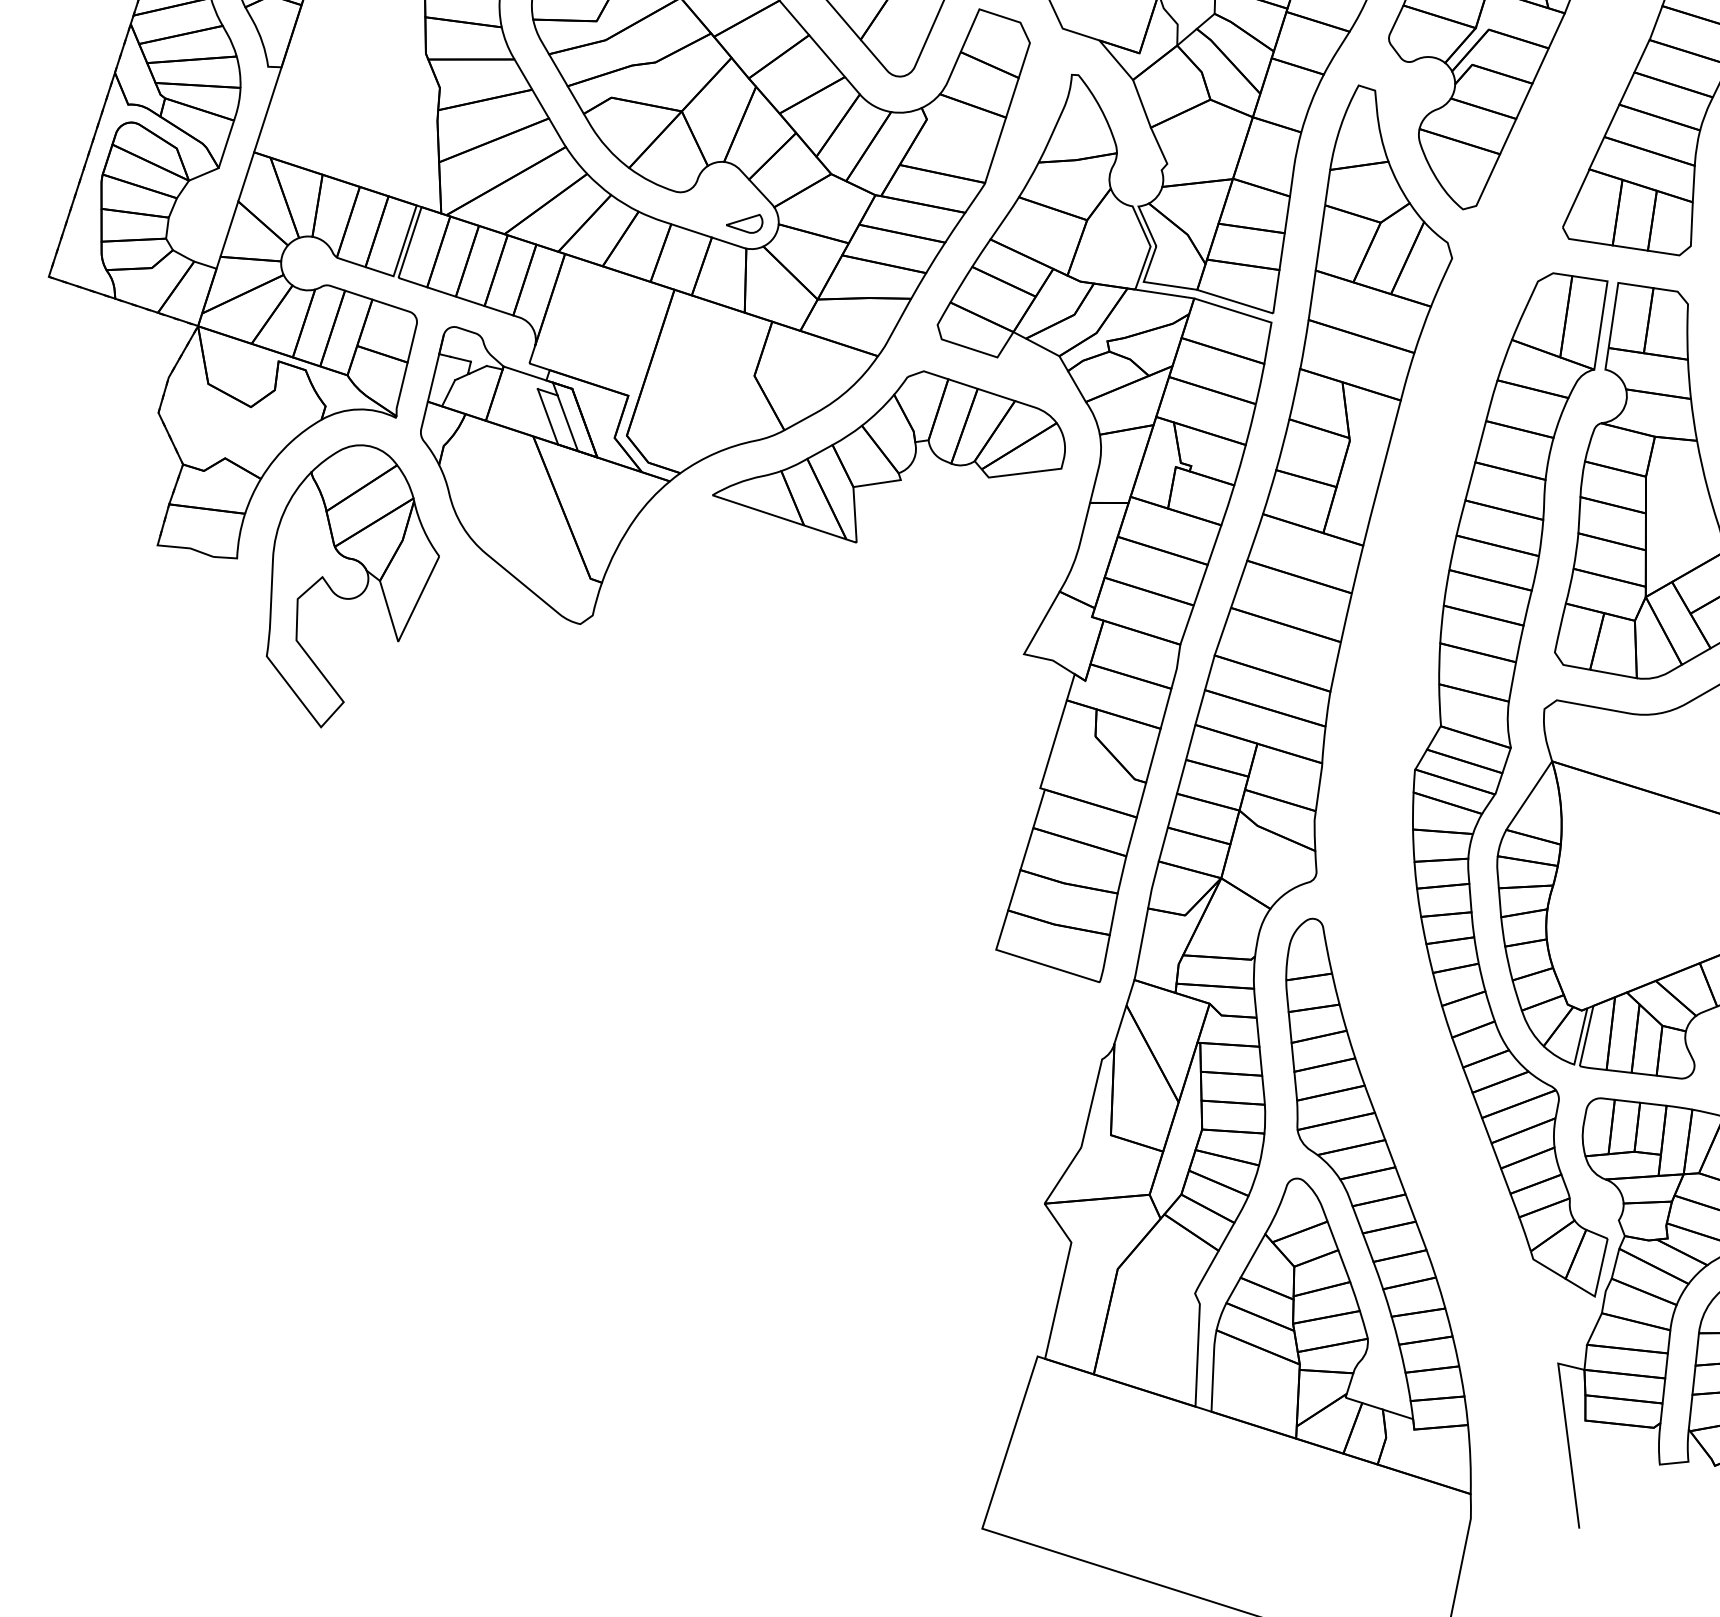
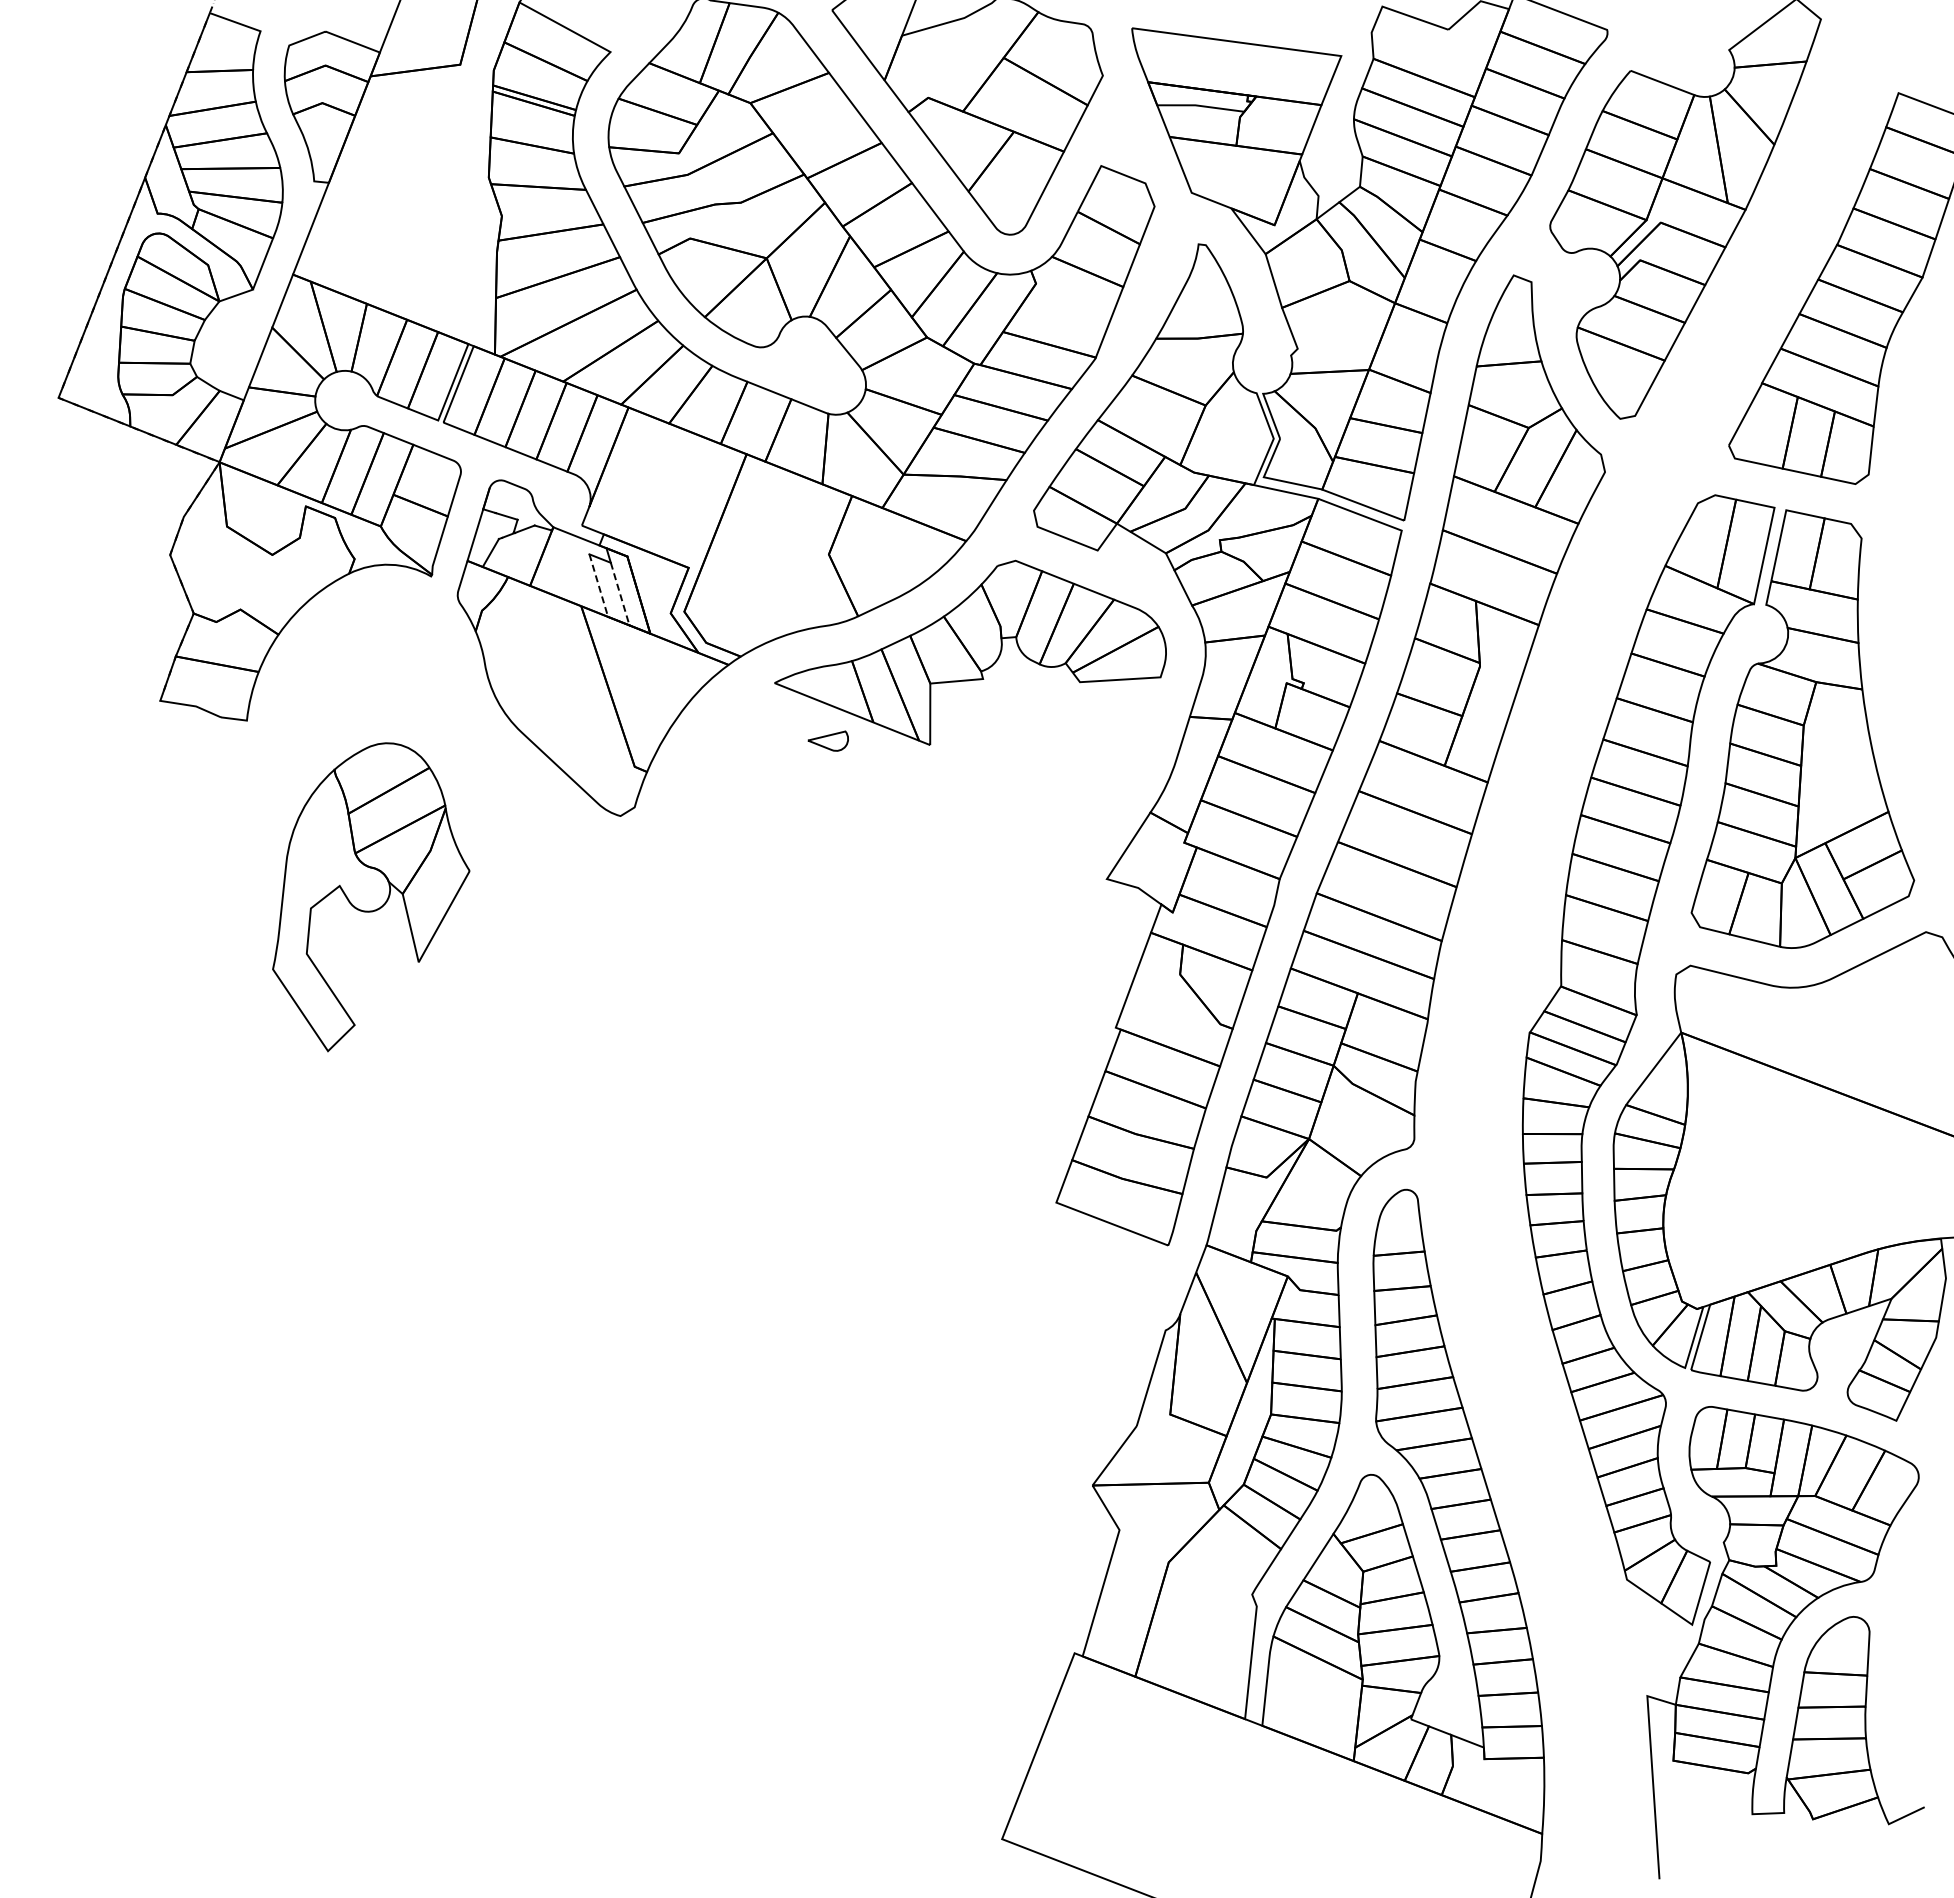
part: (743, 223) -> (827, 740), moved
line: (547, 416) -> (598, 585), solid -> dashed
line: (568, 423) -> (620, 594), solid -> dashed
part: (351, 585) -> (371, 897), moved

